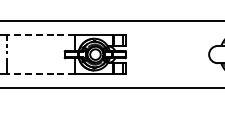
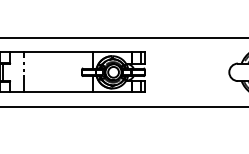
line: (41, 35) -> (58, 52), dashed -> solid
line: (41, 74) -> (58, 92), dashed -> solid

